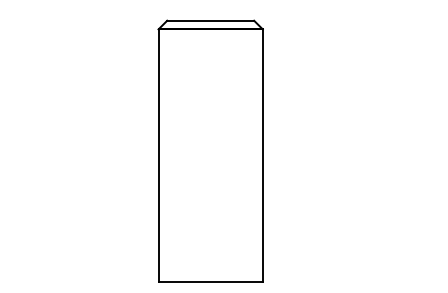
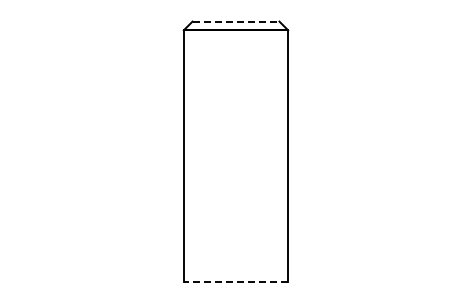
line: (211, 20) -> (236, 21), solid -> dashed
line: (210, 281) -> (235, 282), solid -> dashed

